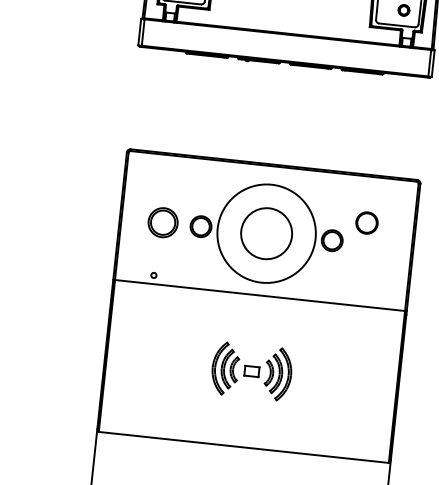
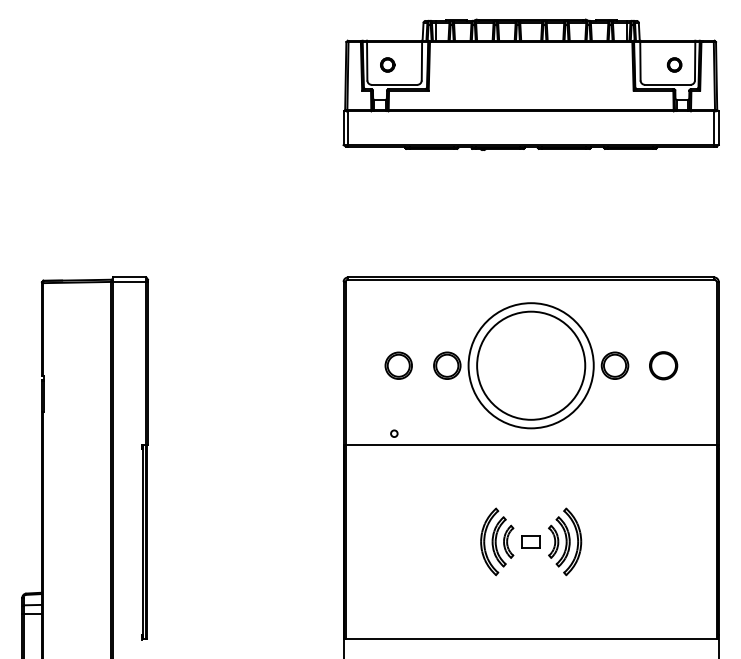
part: (162, 222) -> (398, 365), size x0.71
part: (366, 222) -> (663, 365), moved
circle: (266, 233) -> (531, 365), size x1.67

